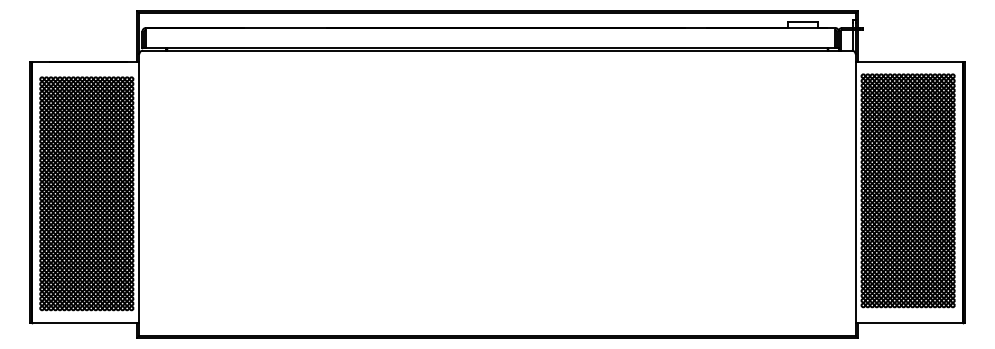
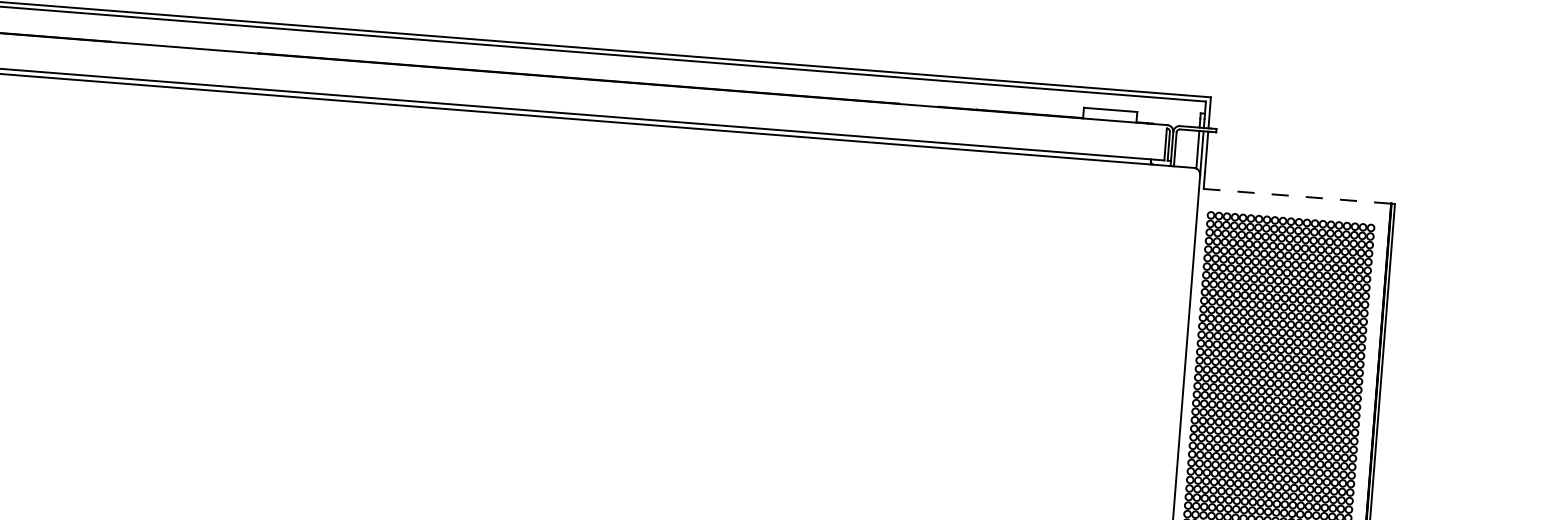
line: (909, 61) -> (1295, 195), solid -> dashed

